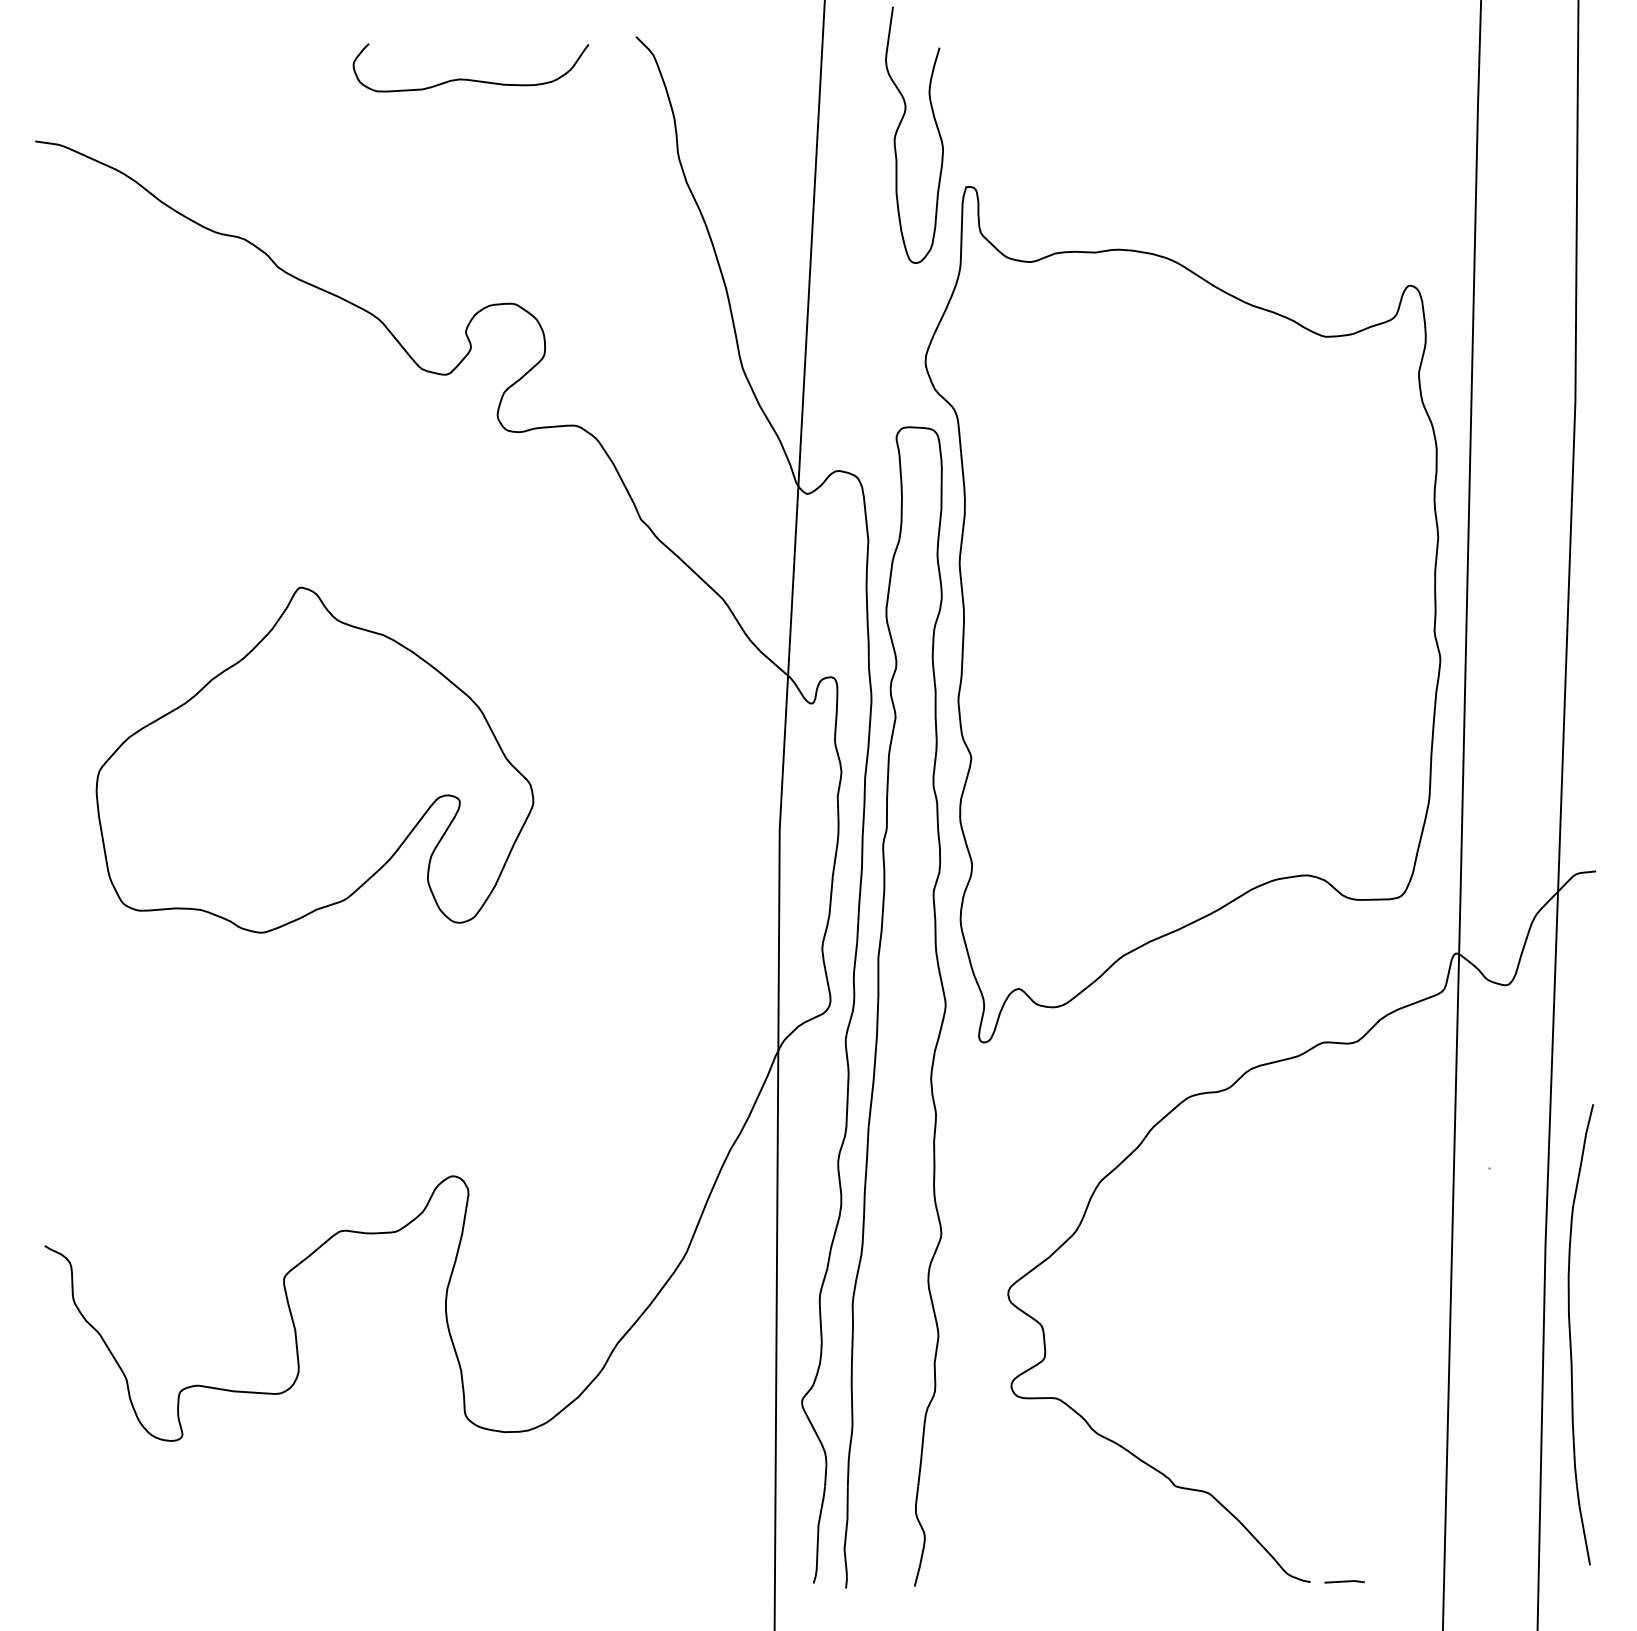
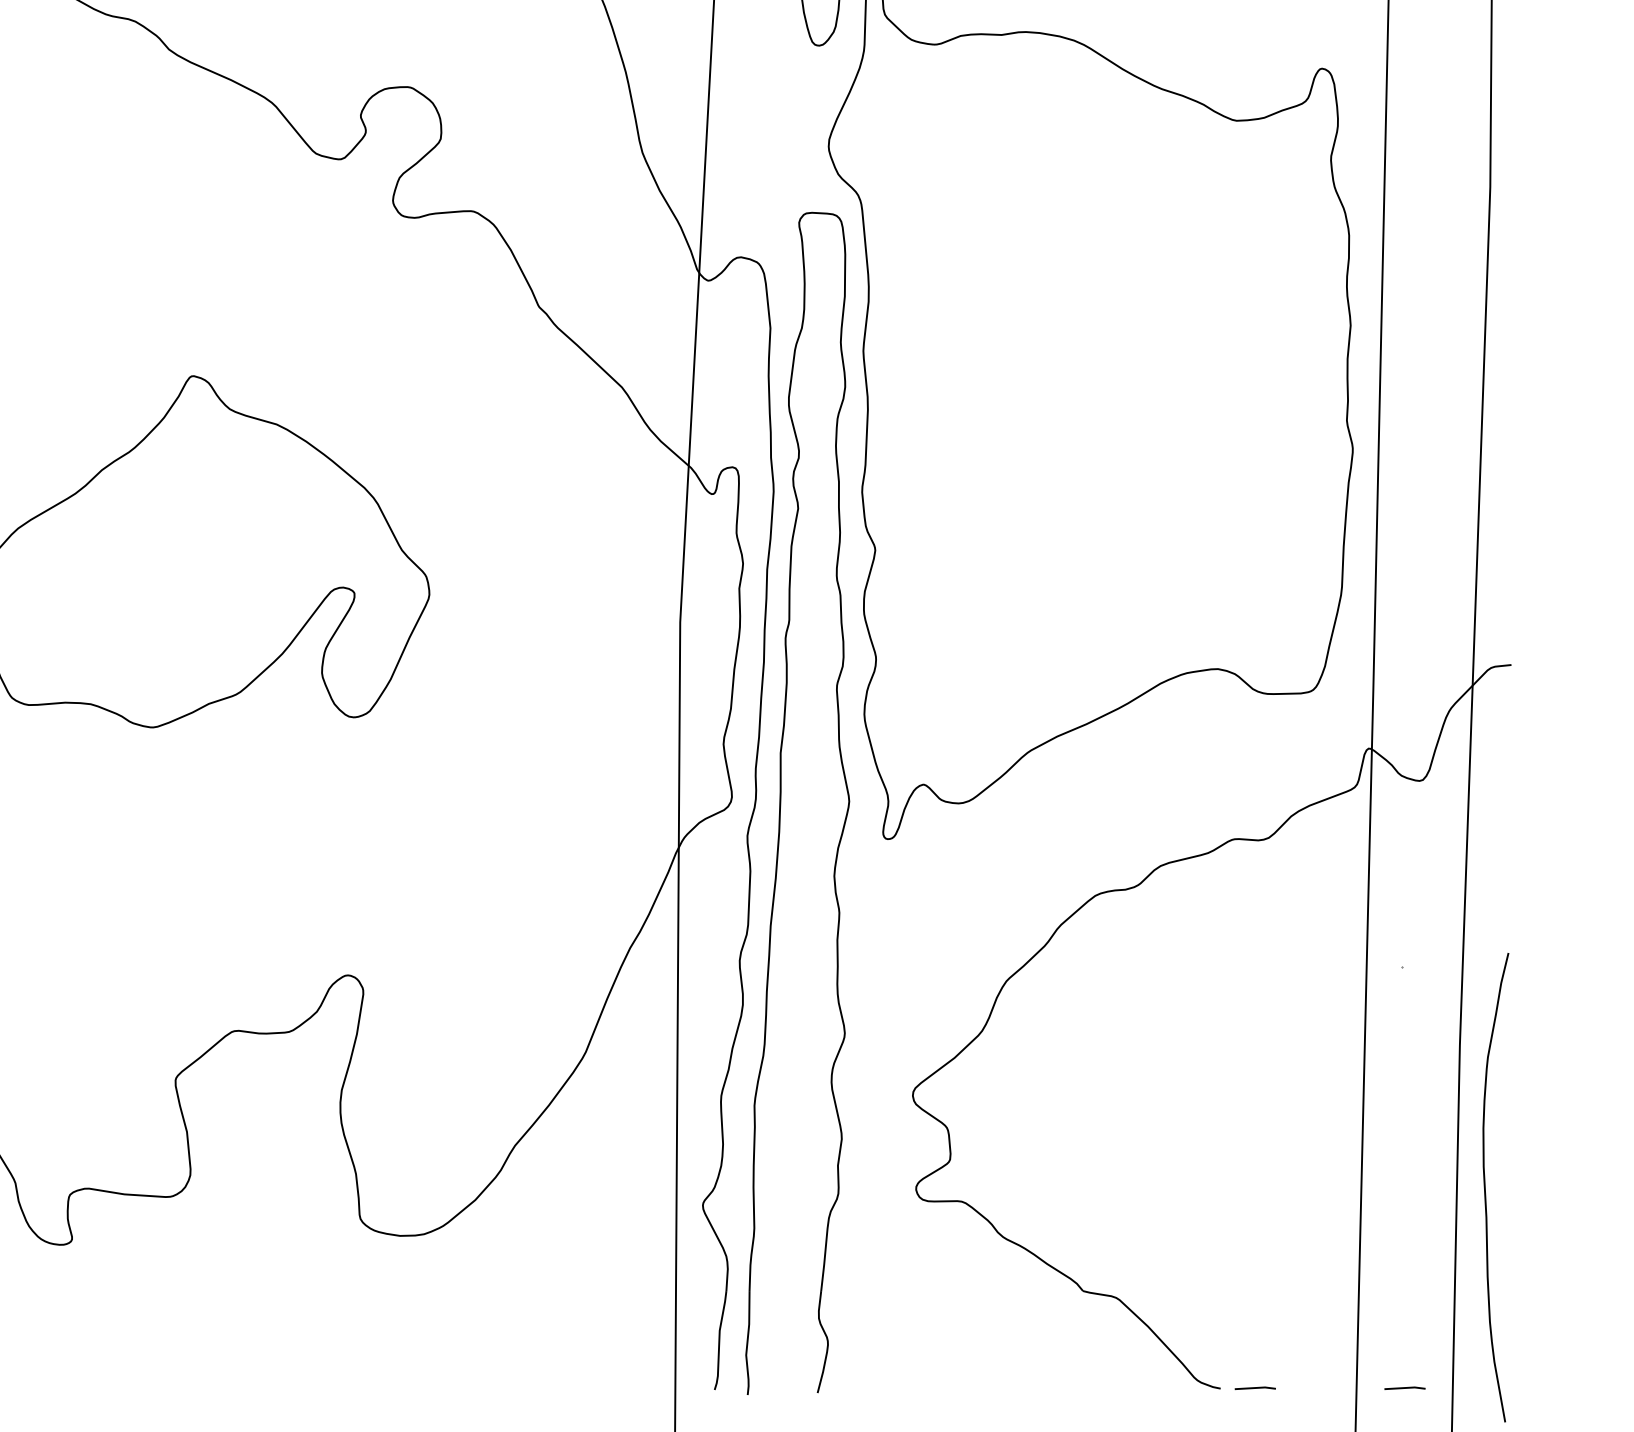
part: (1571, 1337) -> (1486, 1190), moved
line: (1491, 1581) -> (1404, 1387), added

